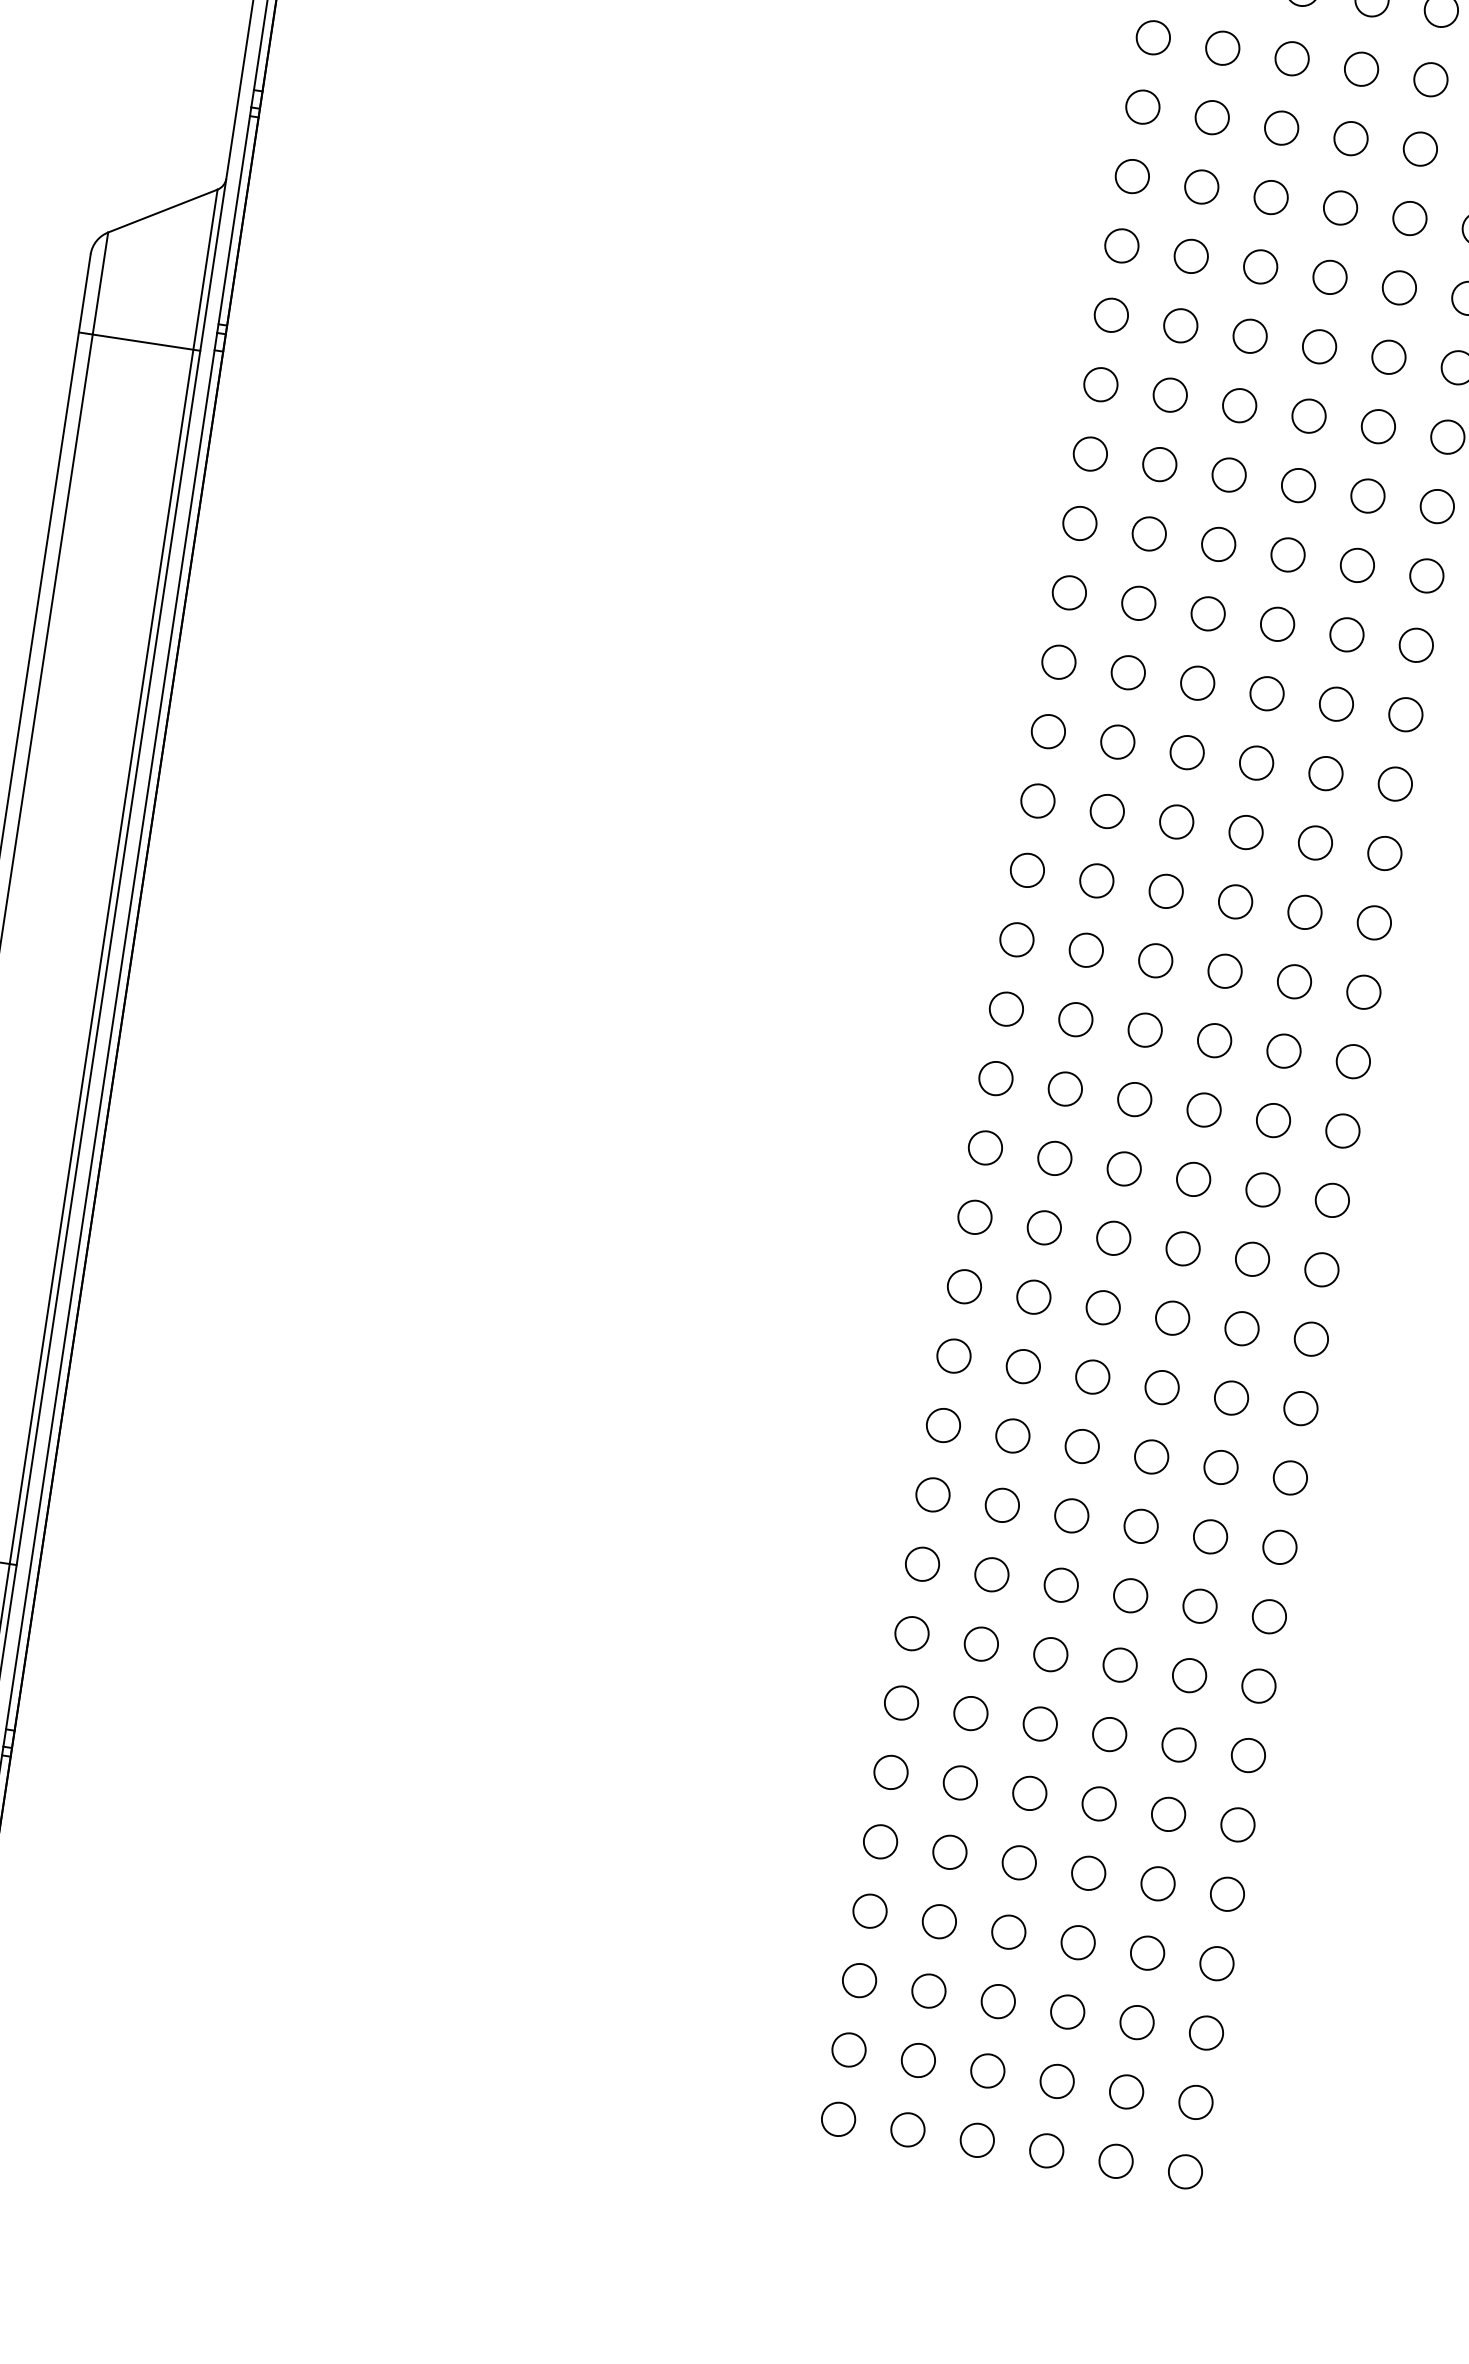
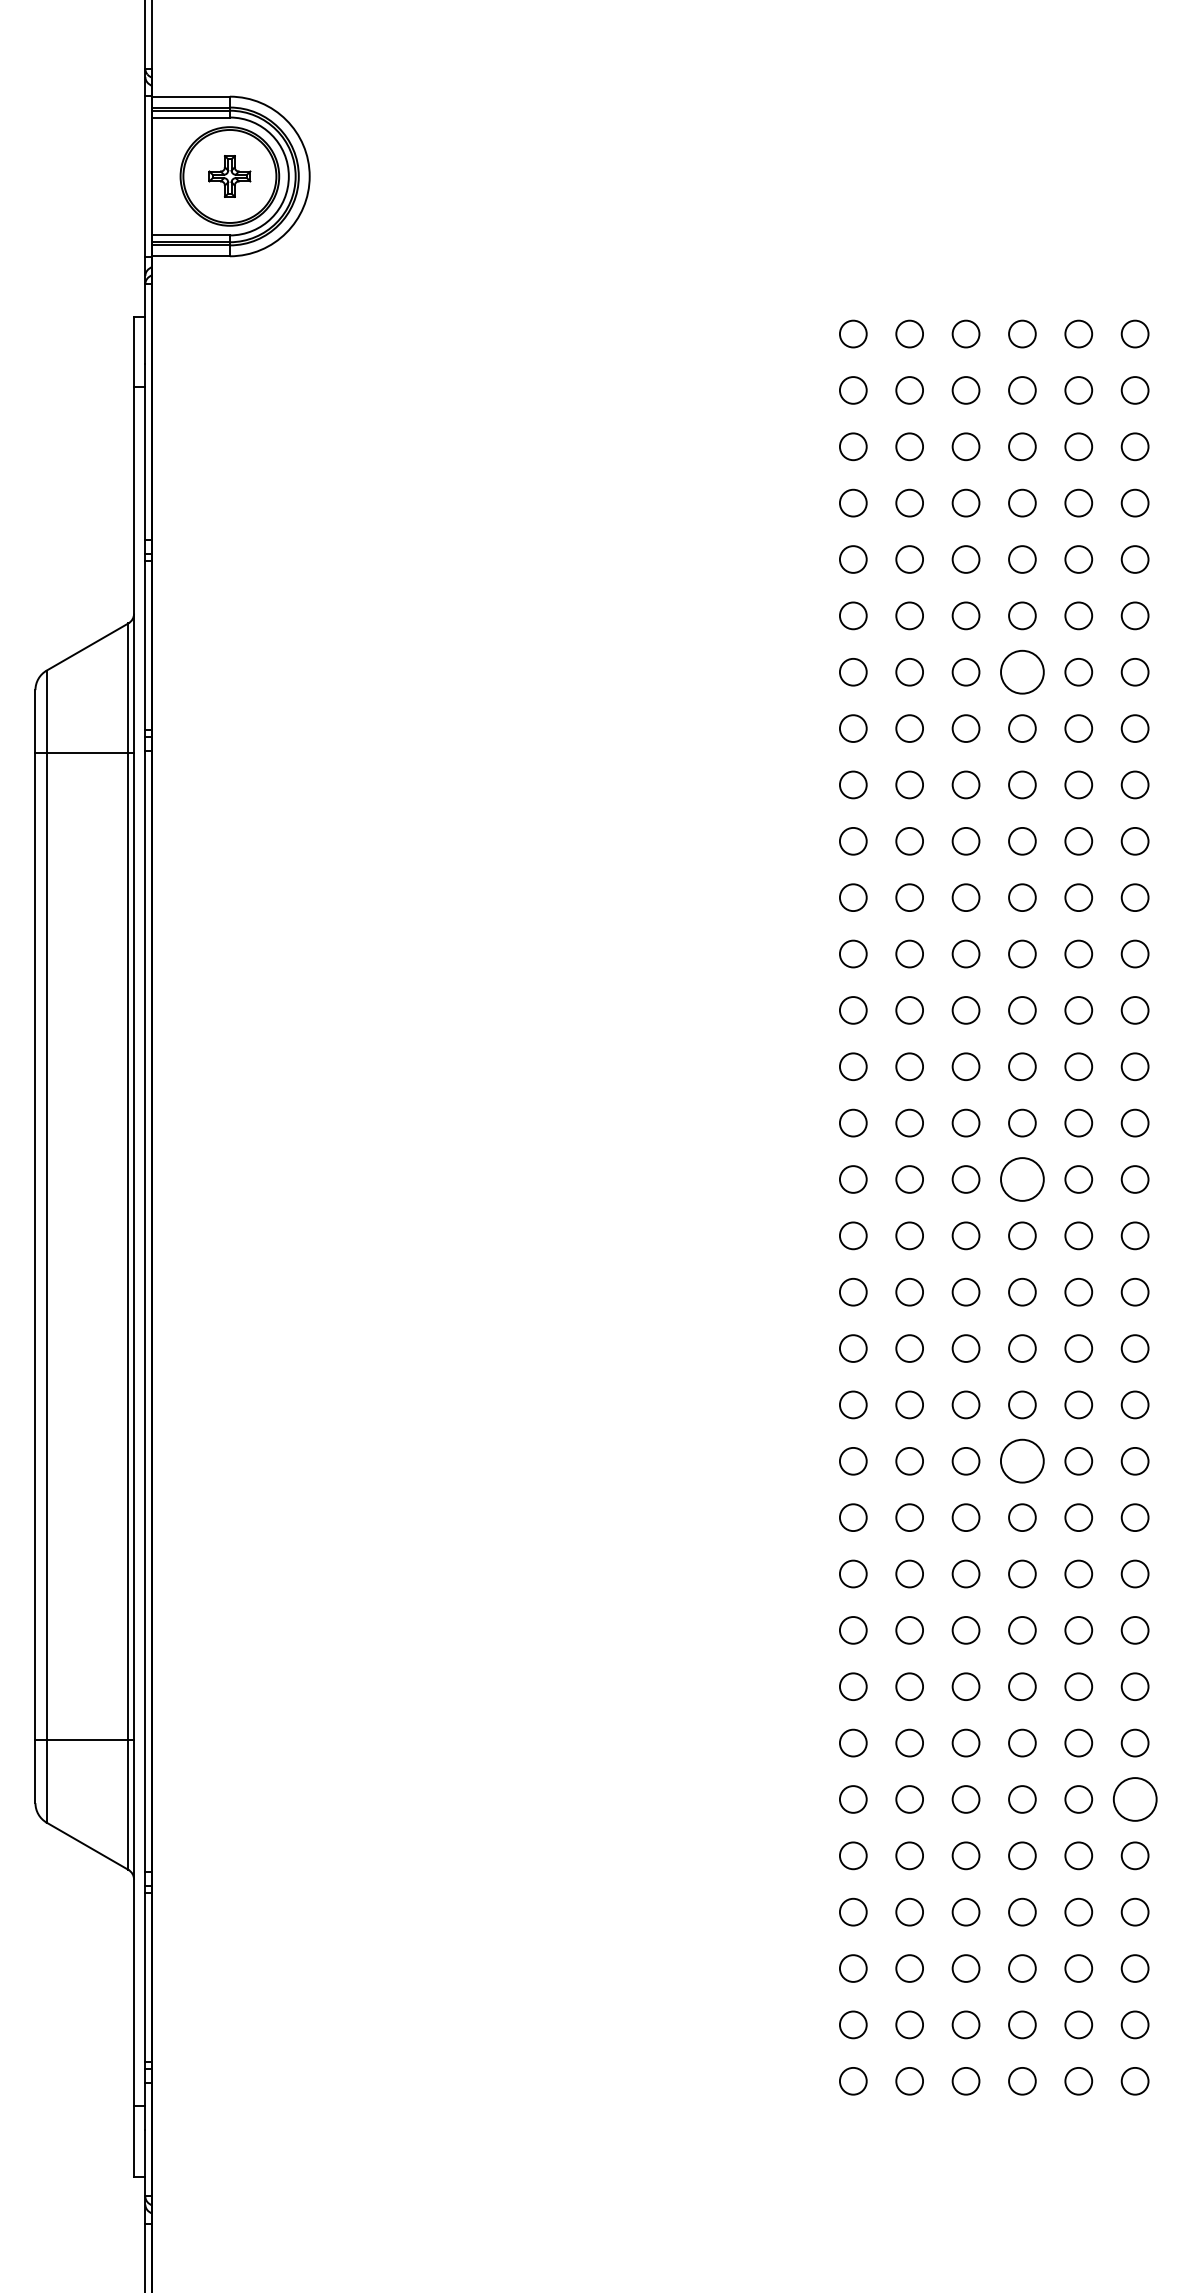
circle: (1309, 415) -> (1022, 671), size x1.6
circle: (1214, 1040) -> (1022, 1179), size x1.6
circle: (1162, 1387) -> (1022, 1461), size x1.6
circle: (1237, 1824) -> (1134, 1799), size x1.6

